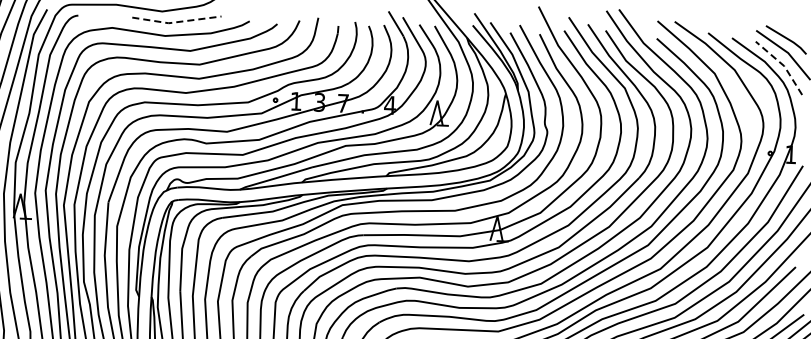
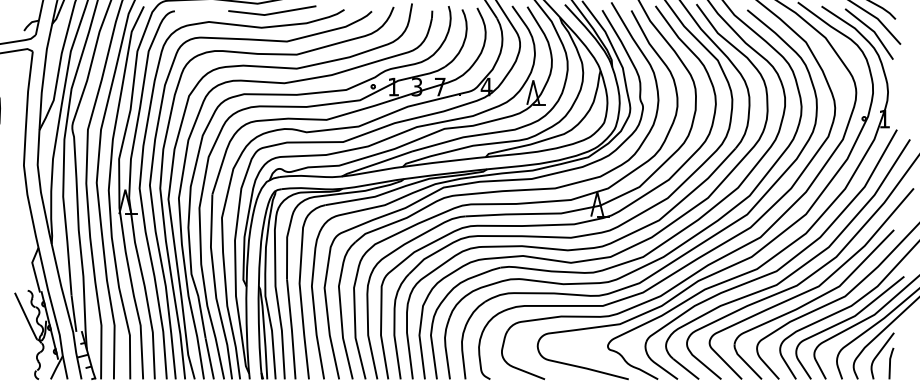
line: (176, 22) -> (272, 13), dashed -> solid
line: (782, 64) -> (872, 30), dashed -> solid

